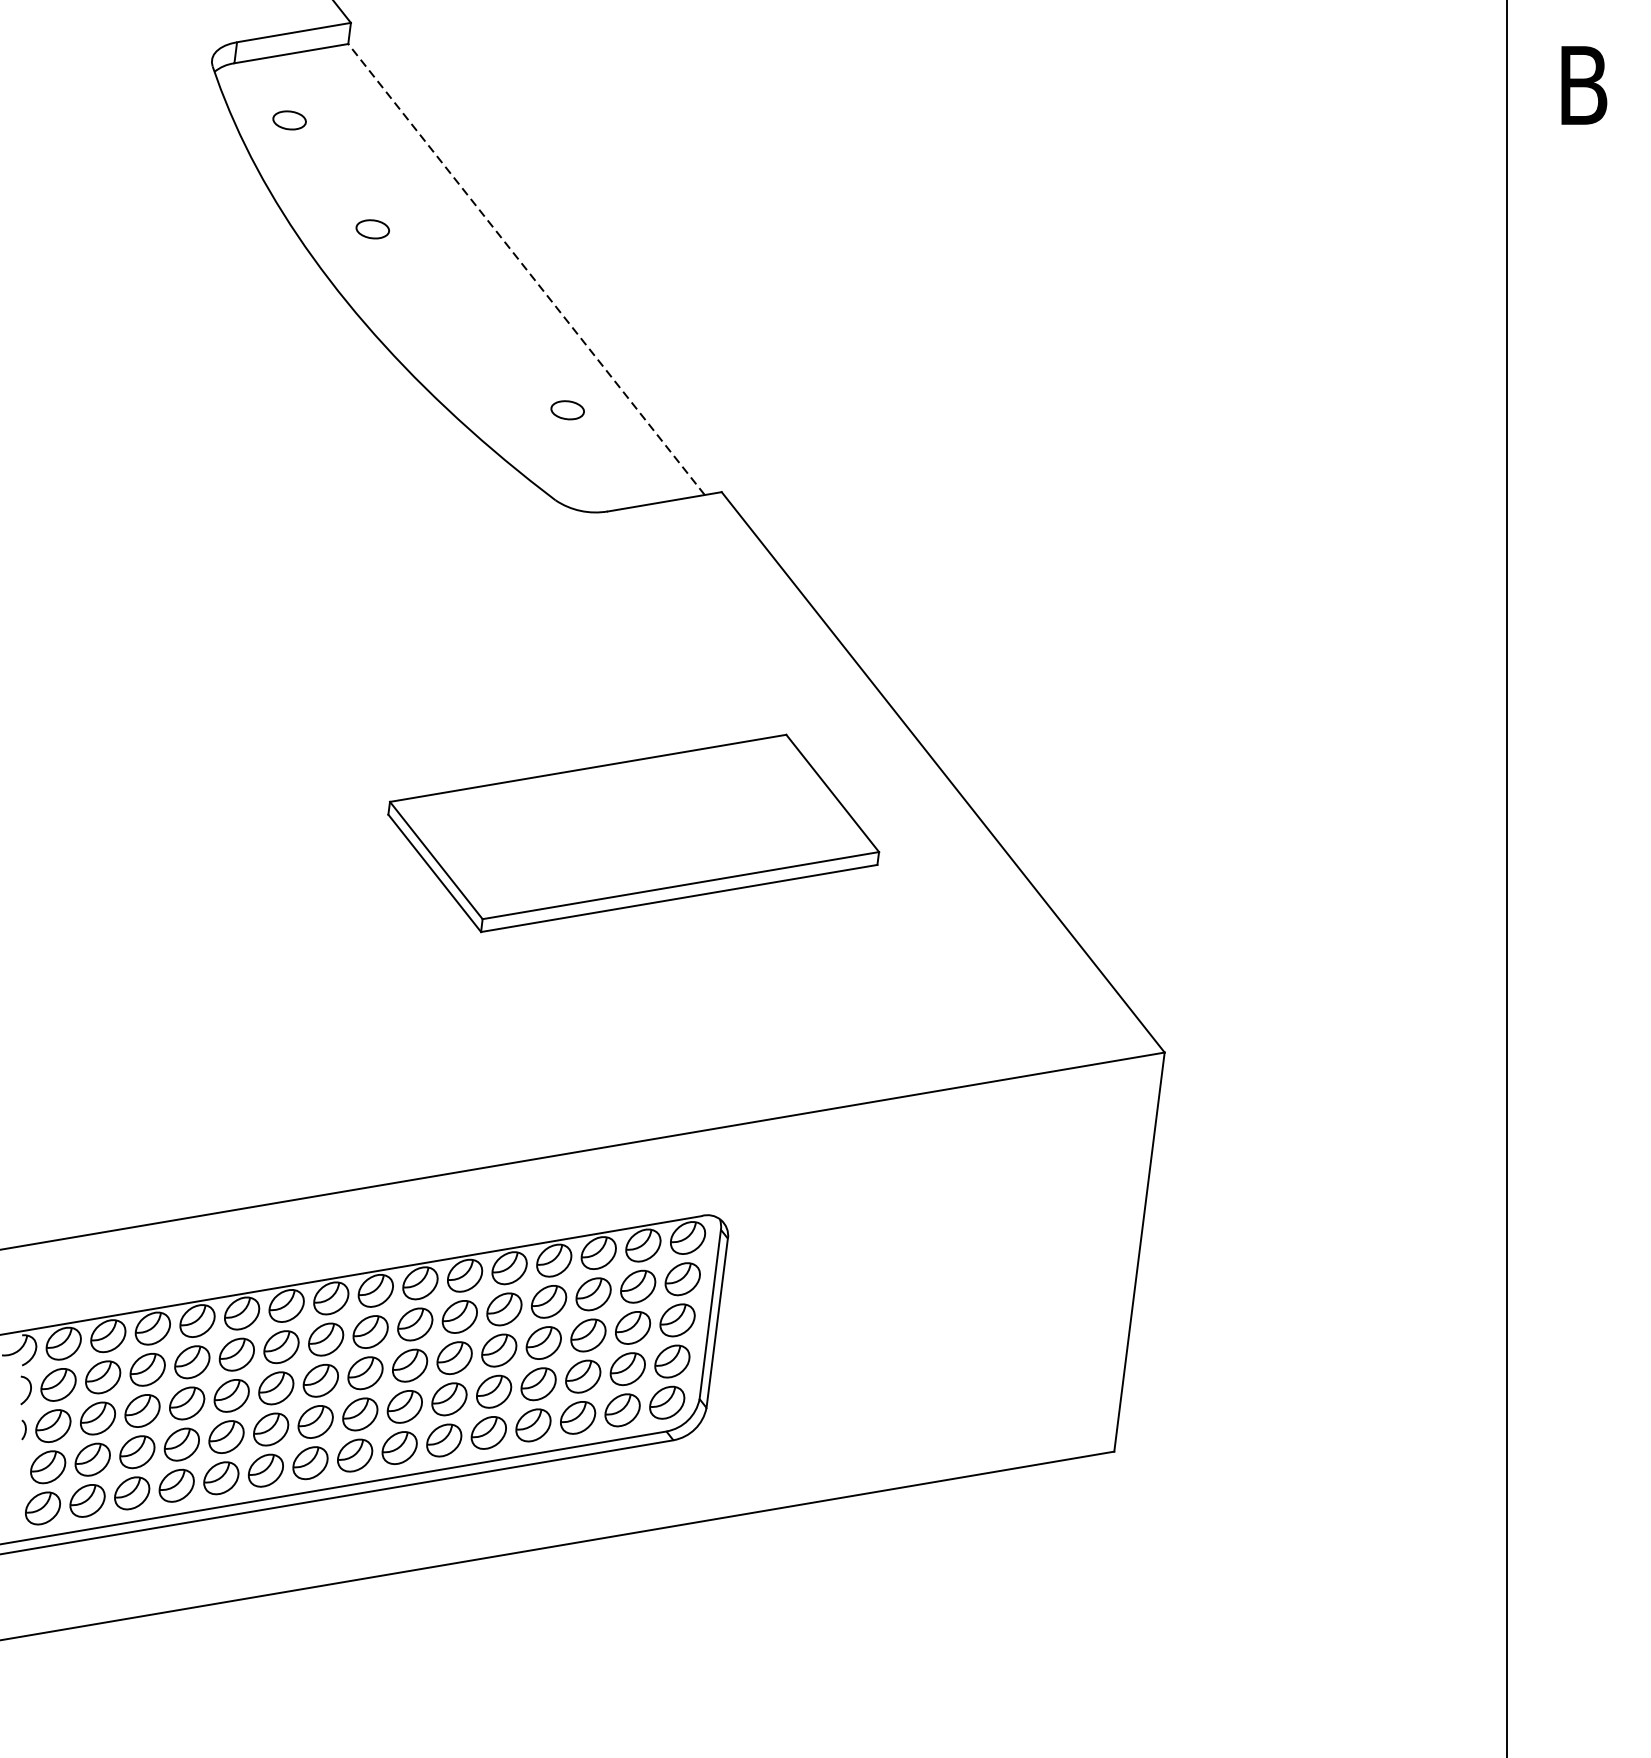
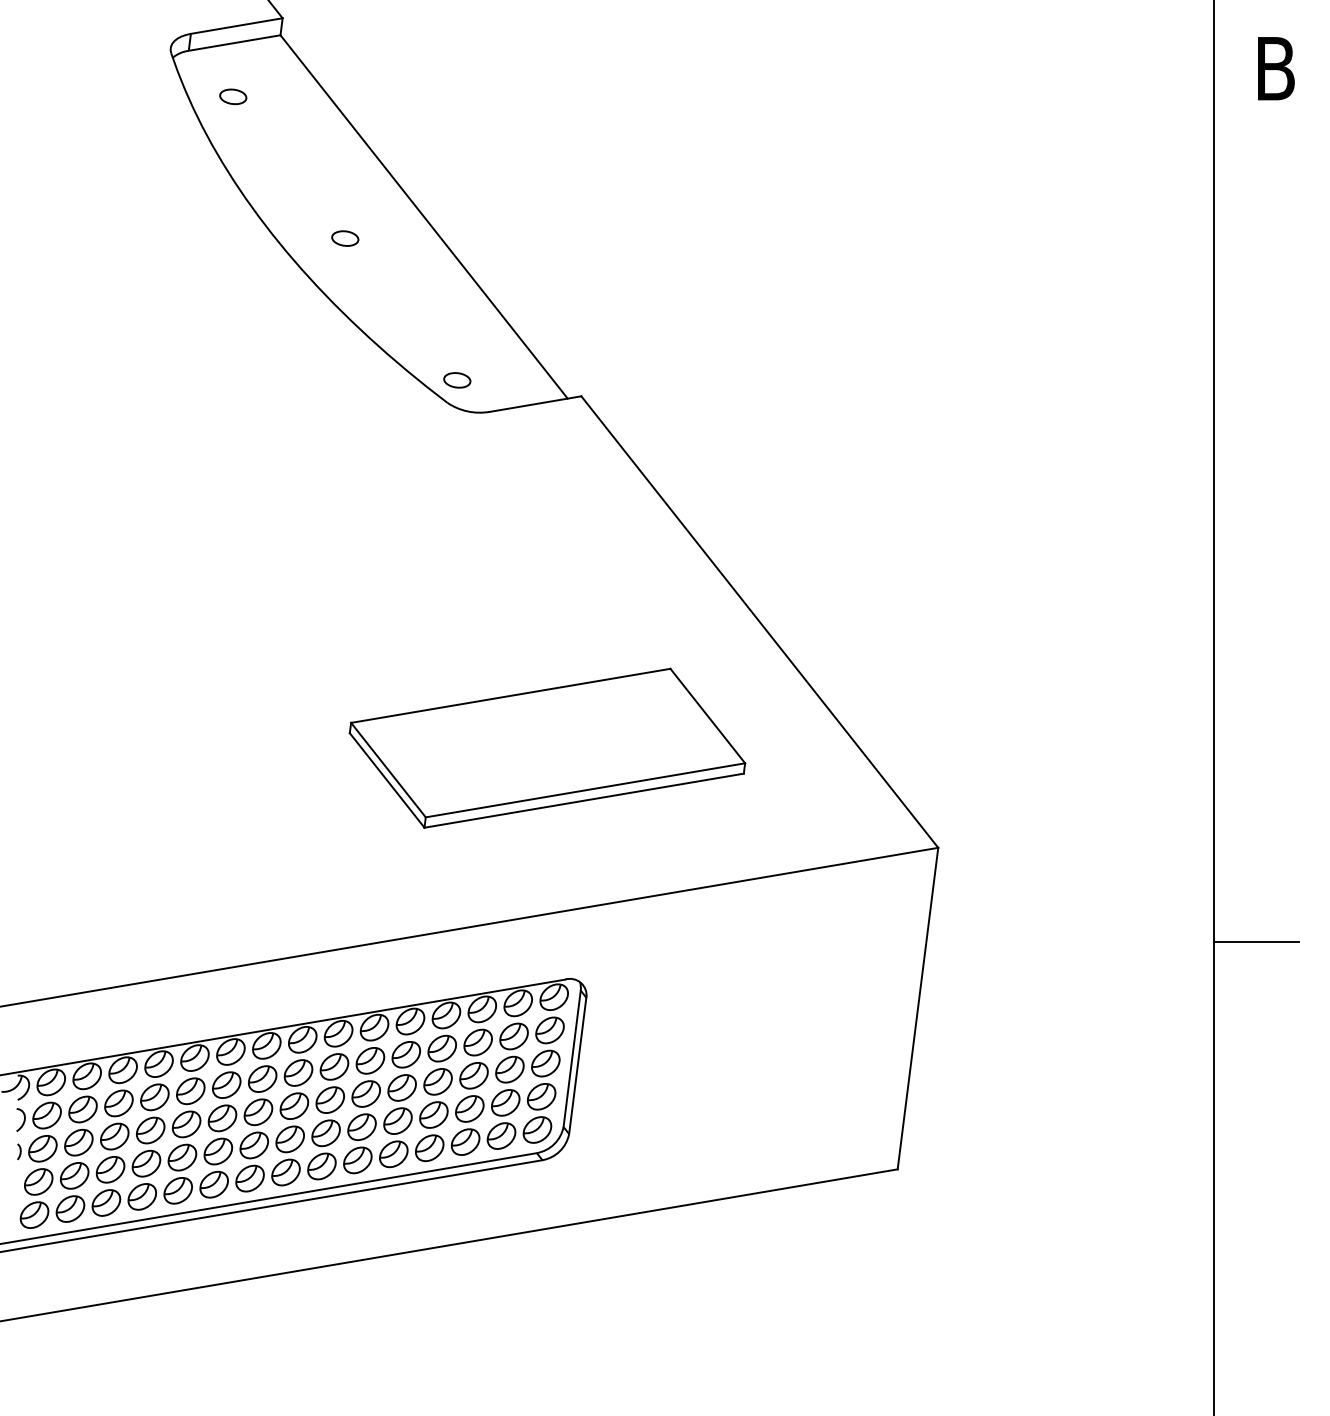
part: (373, 229) -> (345, 238), moved
line: (526, 268) -> (424, 216), dashed -> solid
part: (567, 410) -> (457, 380), moved
part: (633, 832) -> (547, 747), moved
line: (1559, 1170) -> (1256, 942), added

